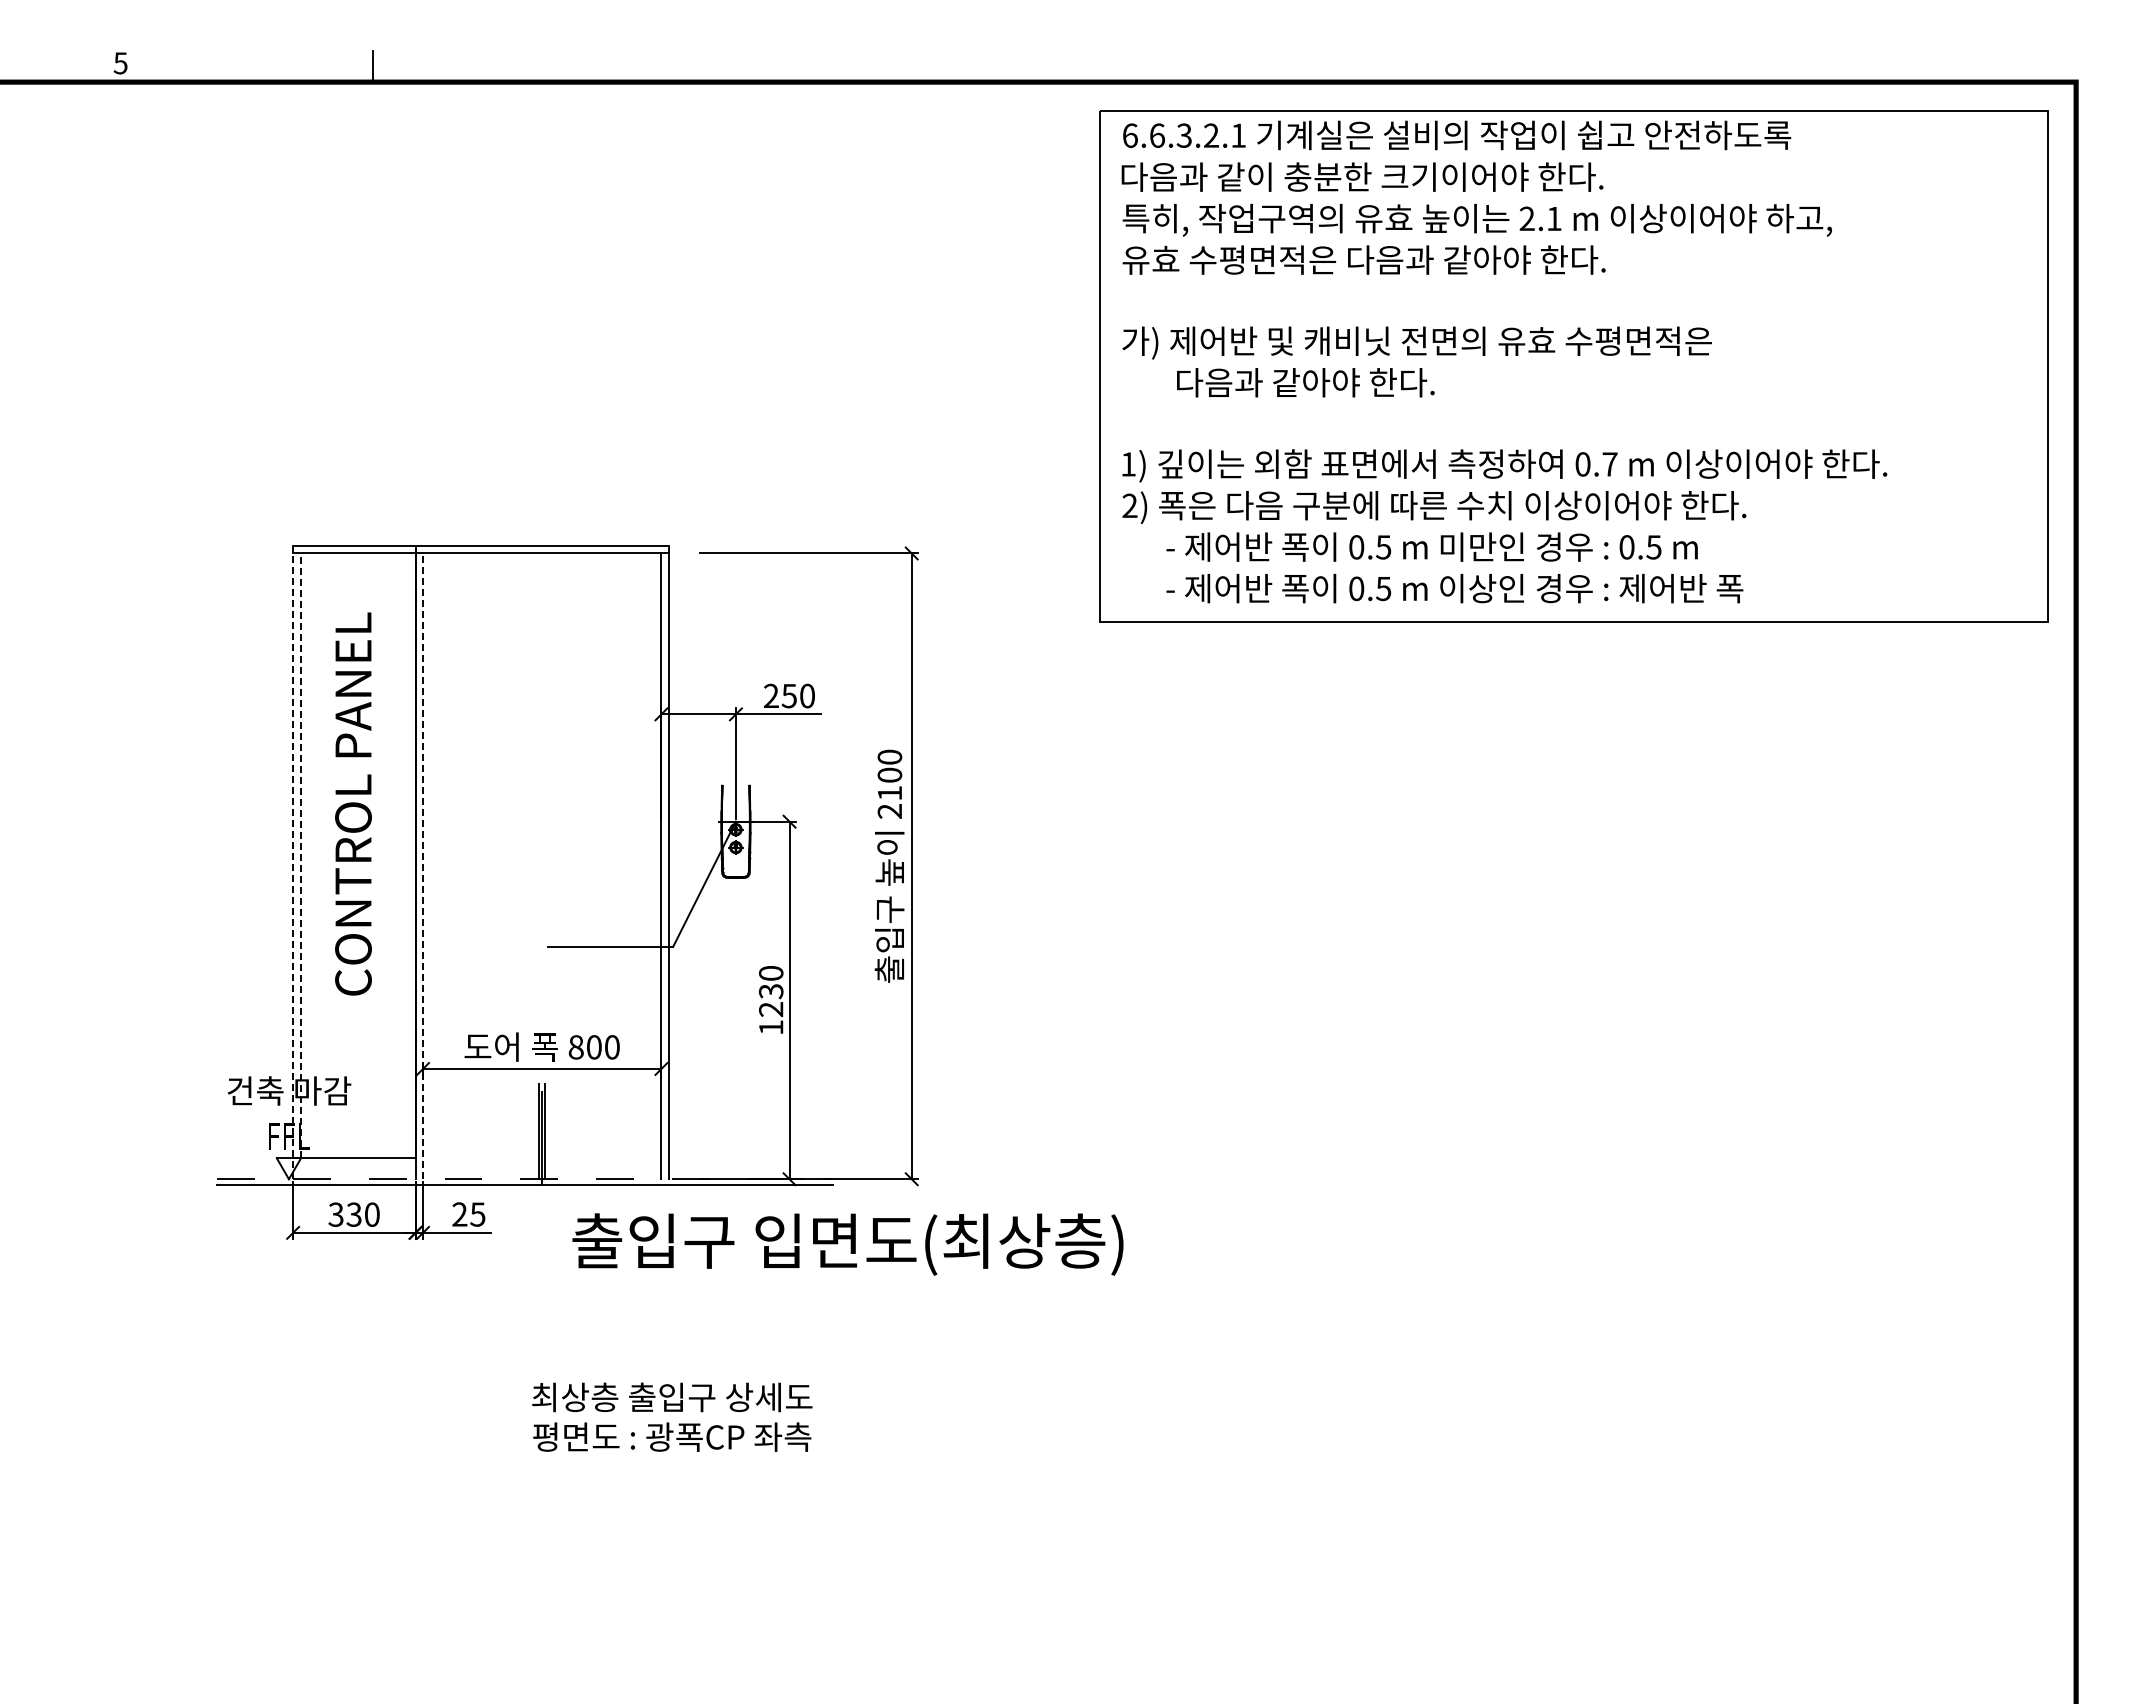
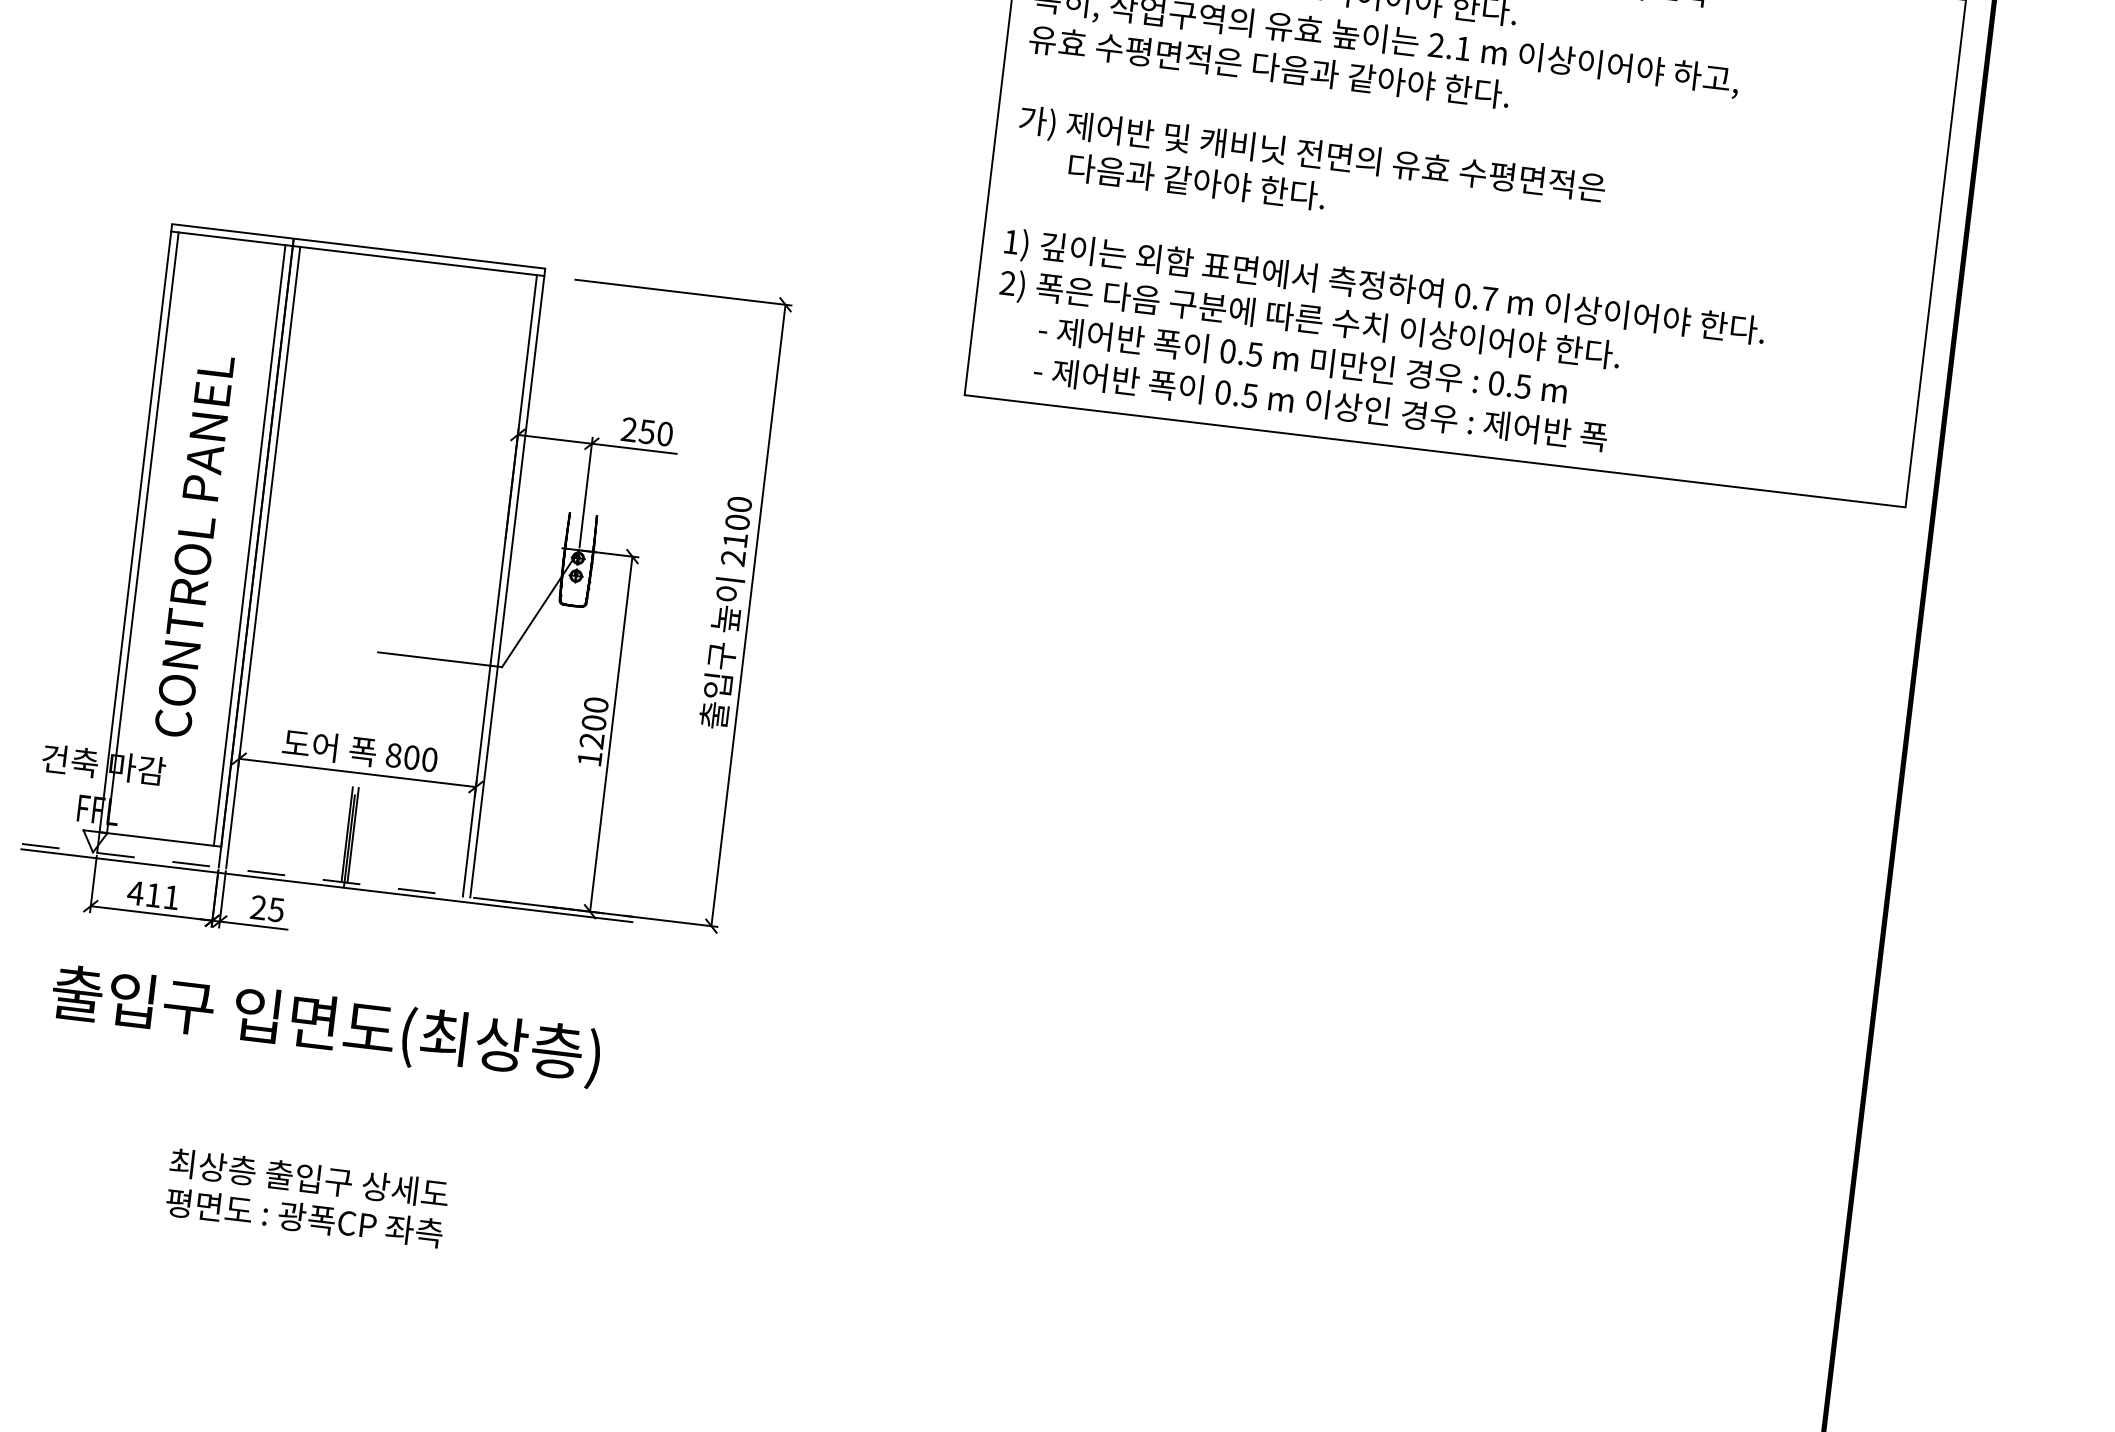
text: (353, 803) -> (194, 545), moved
line: (300, 855) -> (142, 532), dashed -> solid
line: (408, 855) -> (250, 545), added
line: (293, 866) -> (134, 542), dashed -> solid
line: (423, 866) -> (263, 557), dashed -> solid
text: (771, 991) -> (594, 723), 1230 -> 1200
text: (353, 1214) -> (152, 895), 330 -> 411
text: (847, 1244) -> (325, 1026), moved
text: (672, 1416) -> (307, 1197), moved

